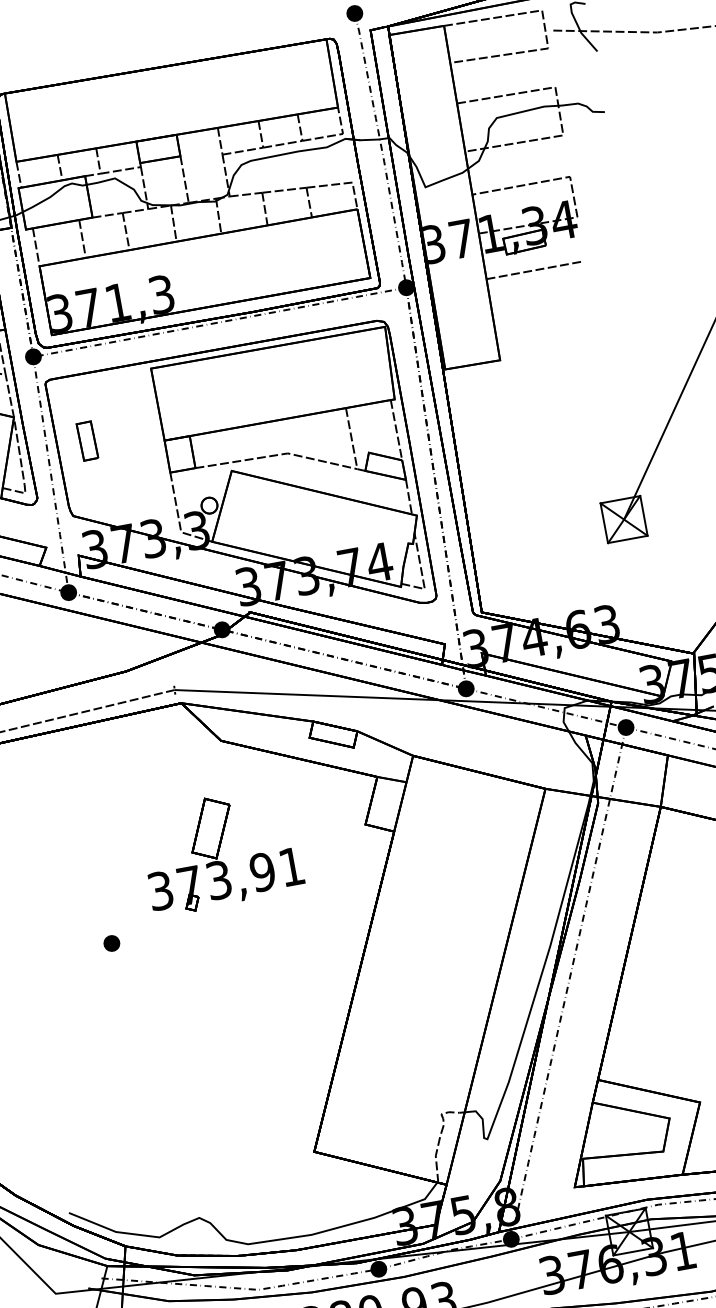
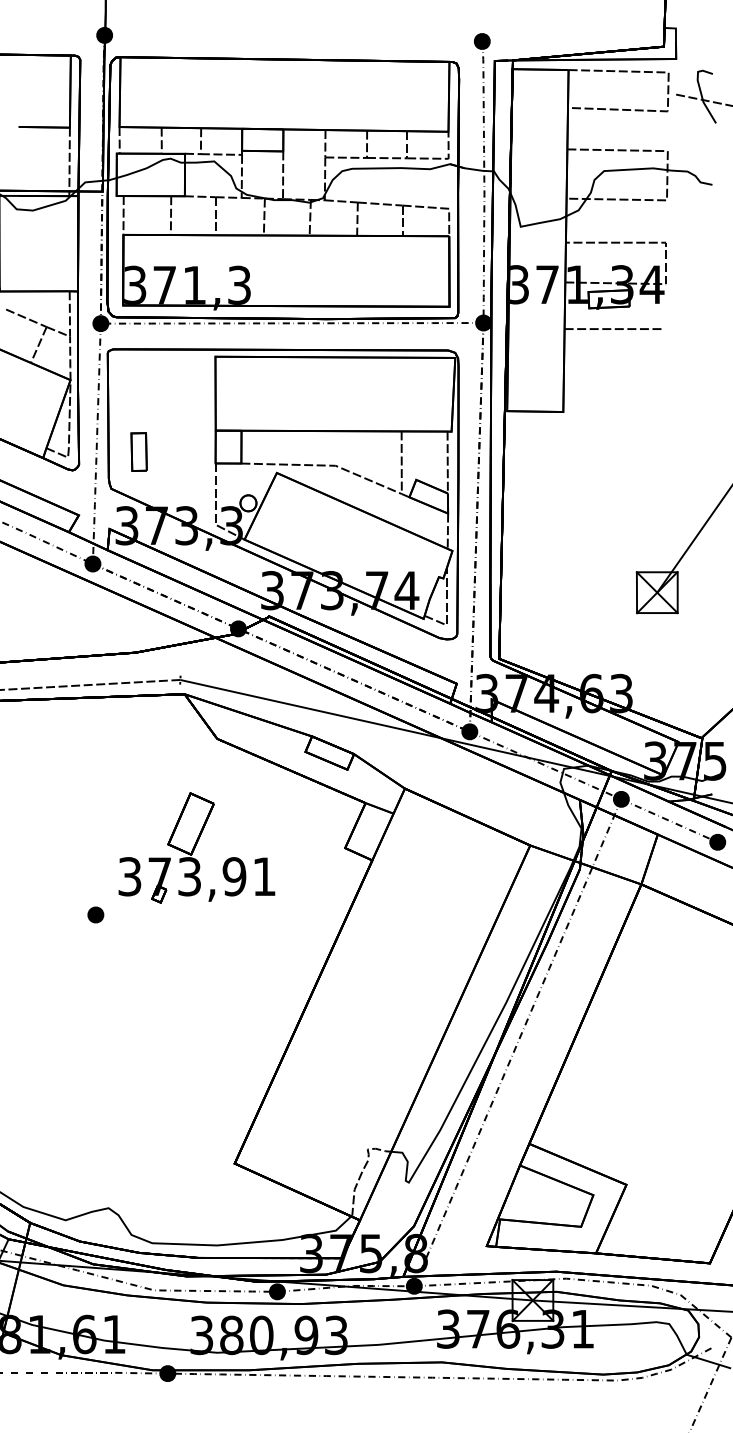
part: (86, 440) -> (138, 451), moved
part: (111, 943) -> (95, 914), moved

